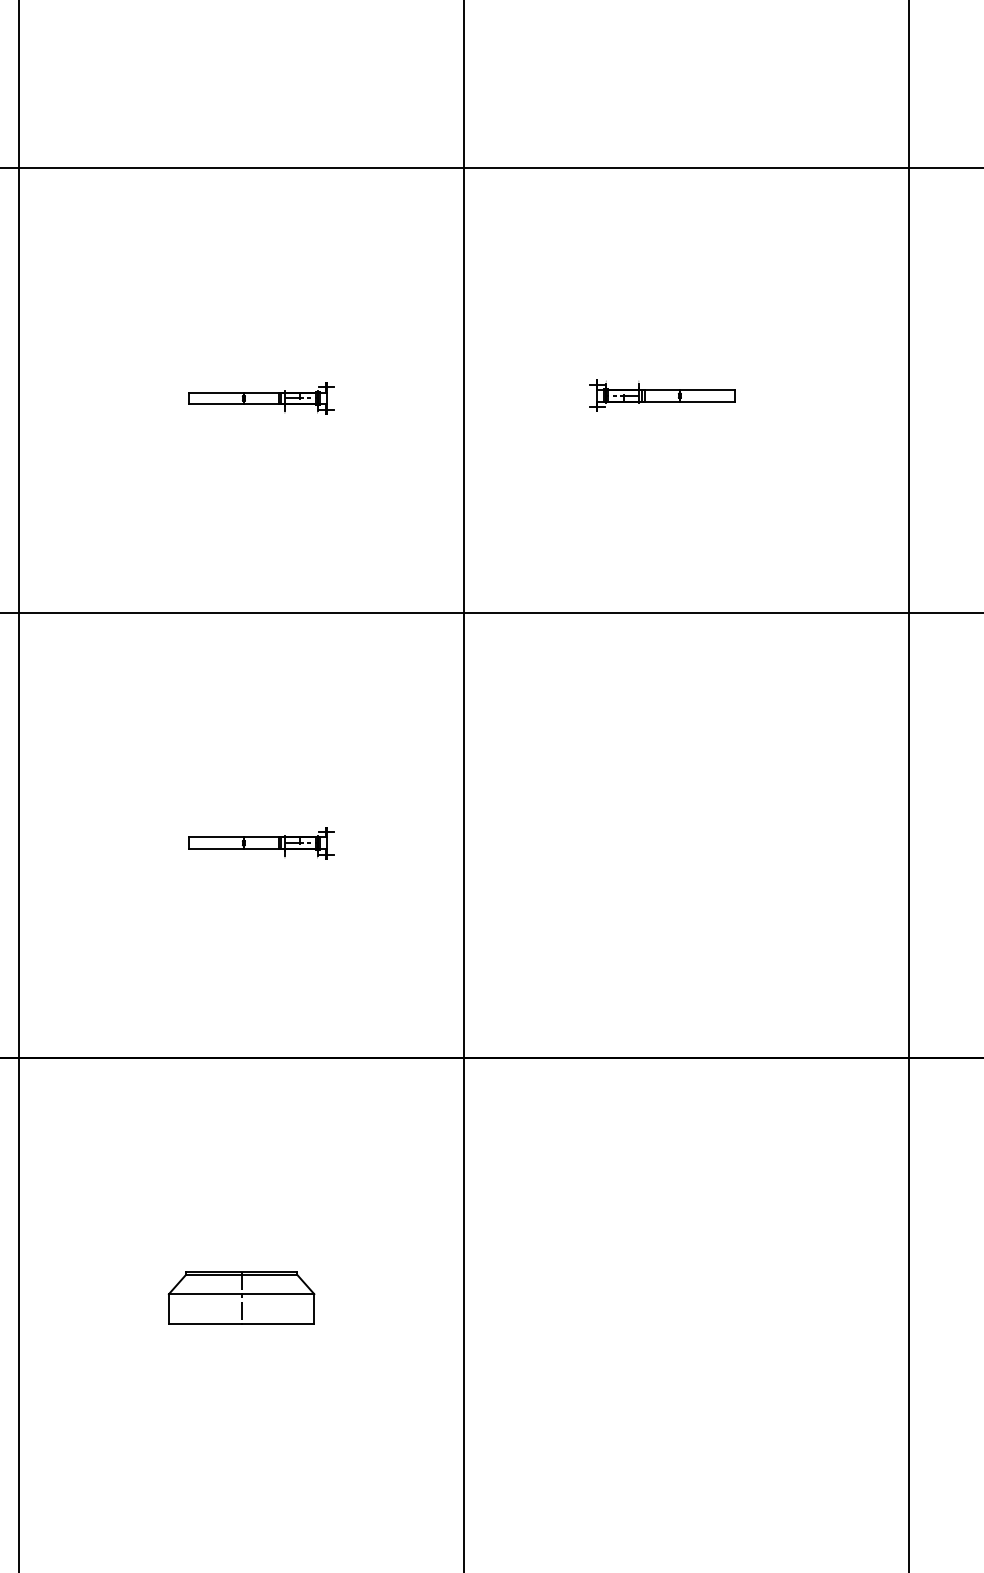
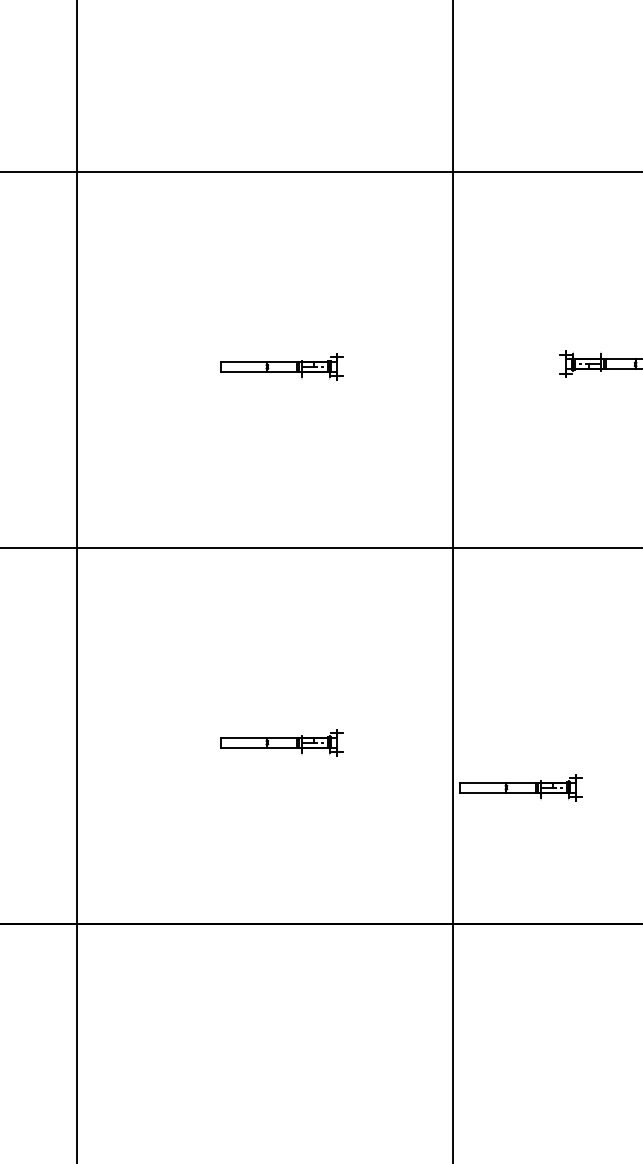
part: (544, 896) -> (521, 787), added
part: (241, 1297) -> (265, 1126), removed

